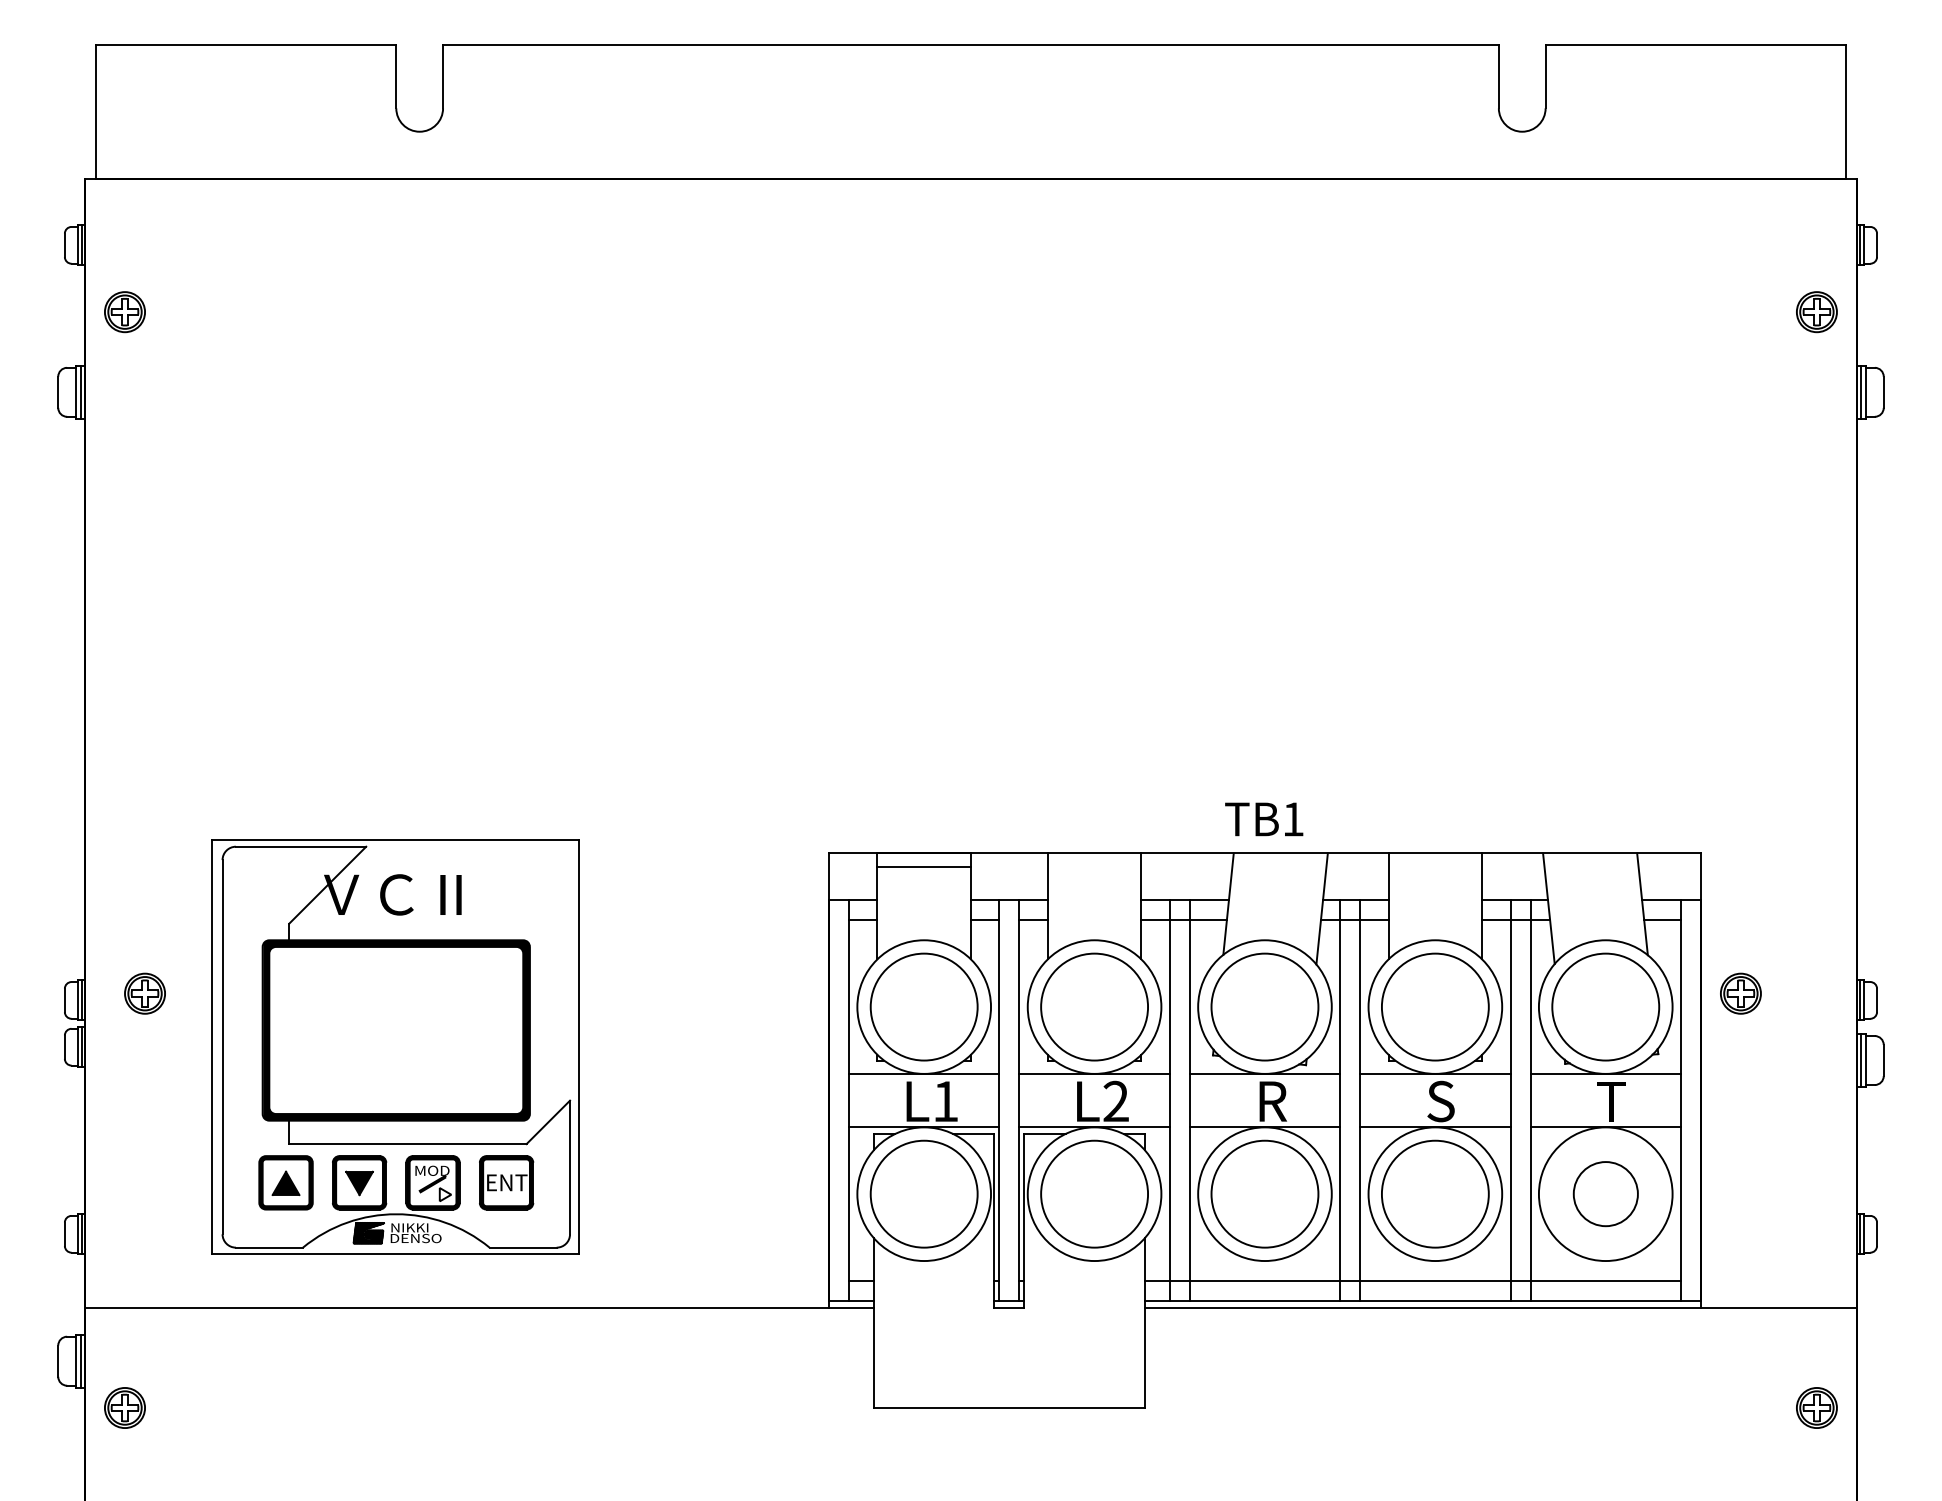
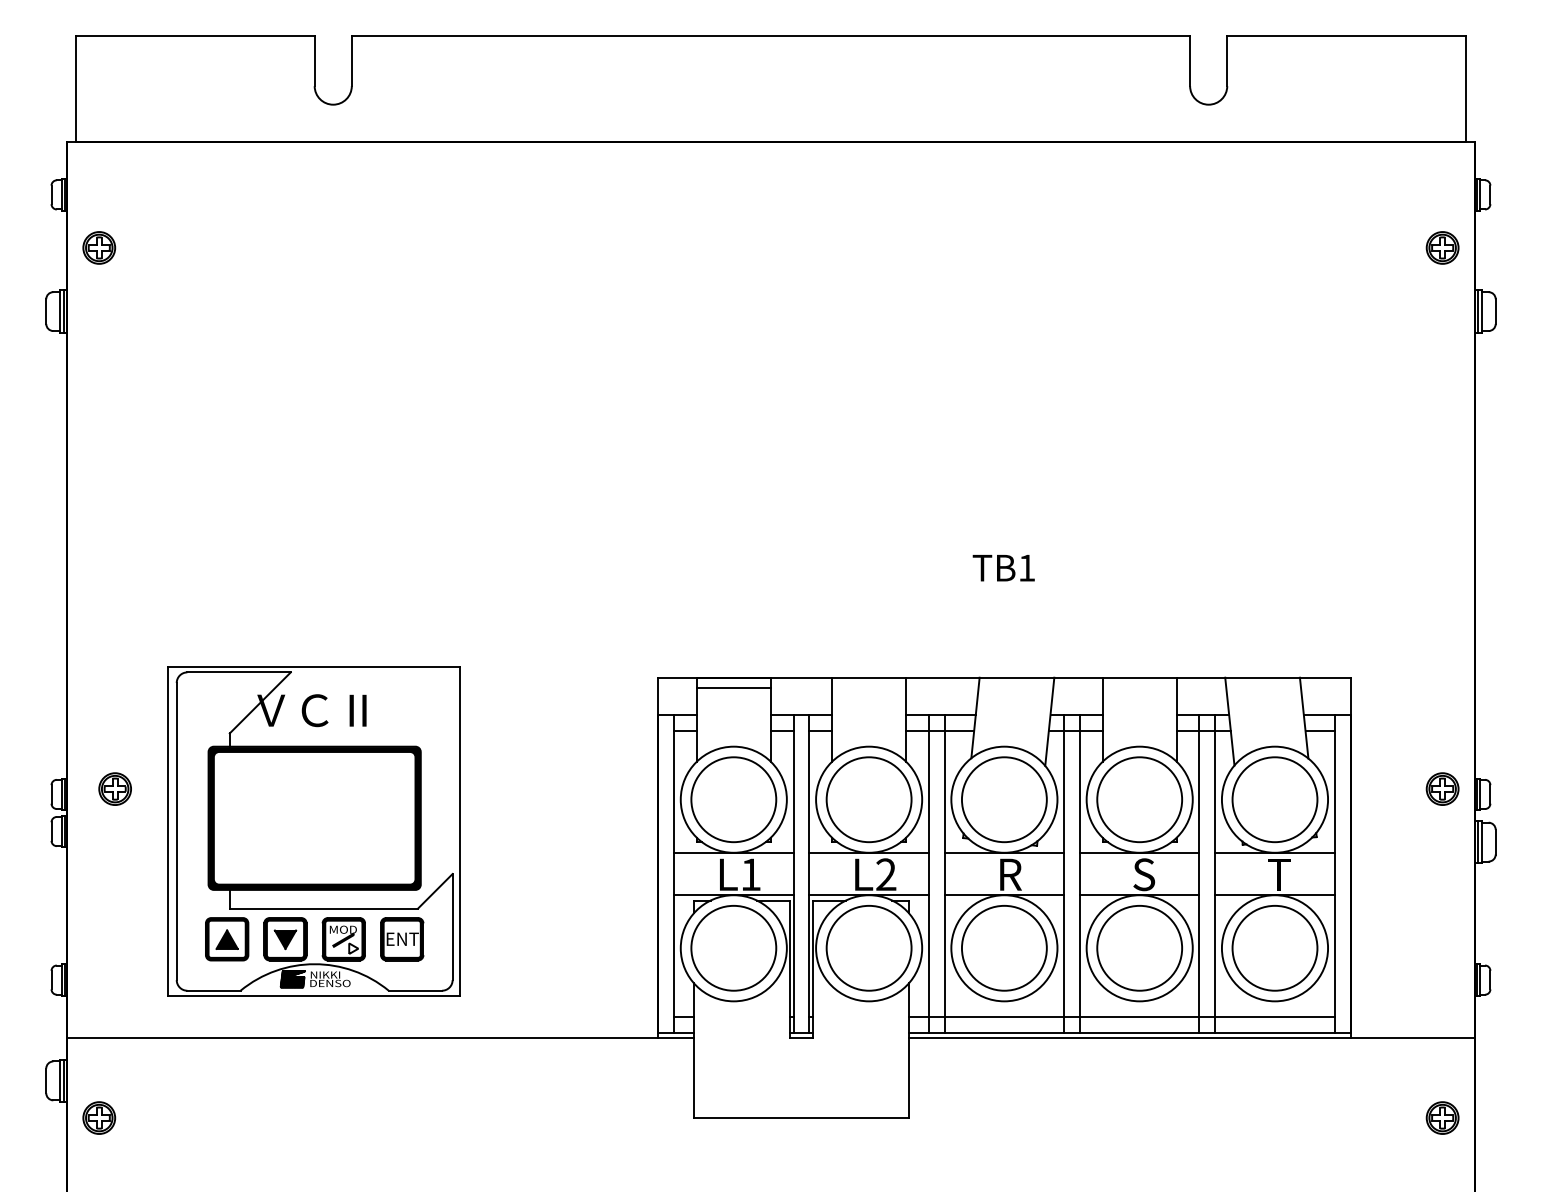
text: (1264, 819) -> (1004, 568), moved
part: (1740, 993) -> (1442, 788), moved
circle: (1605, 1193) -> (1274, 947), size x1.67

